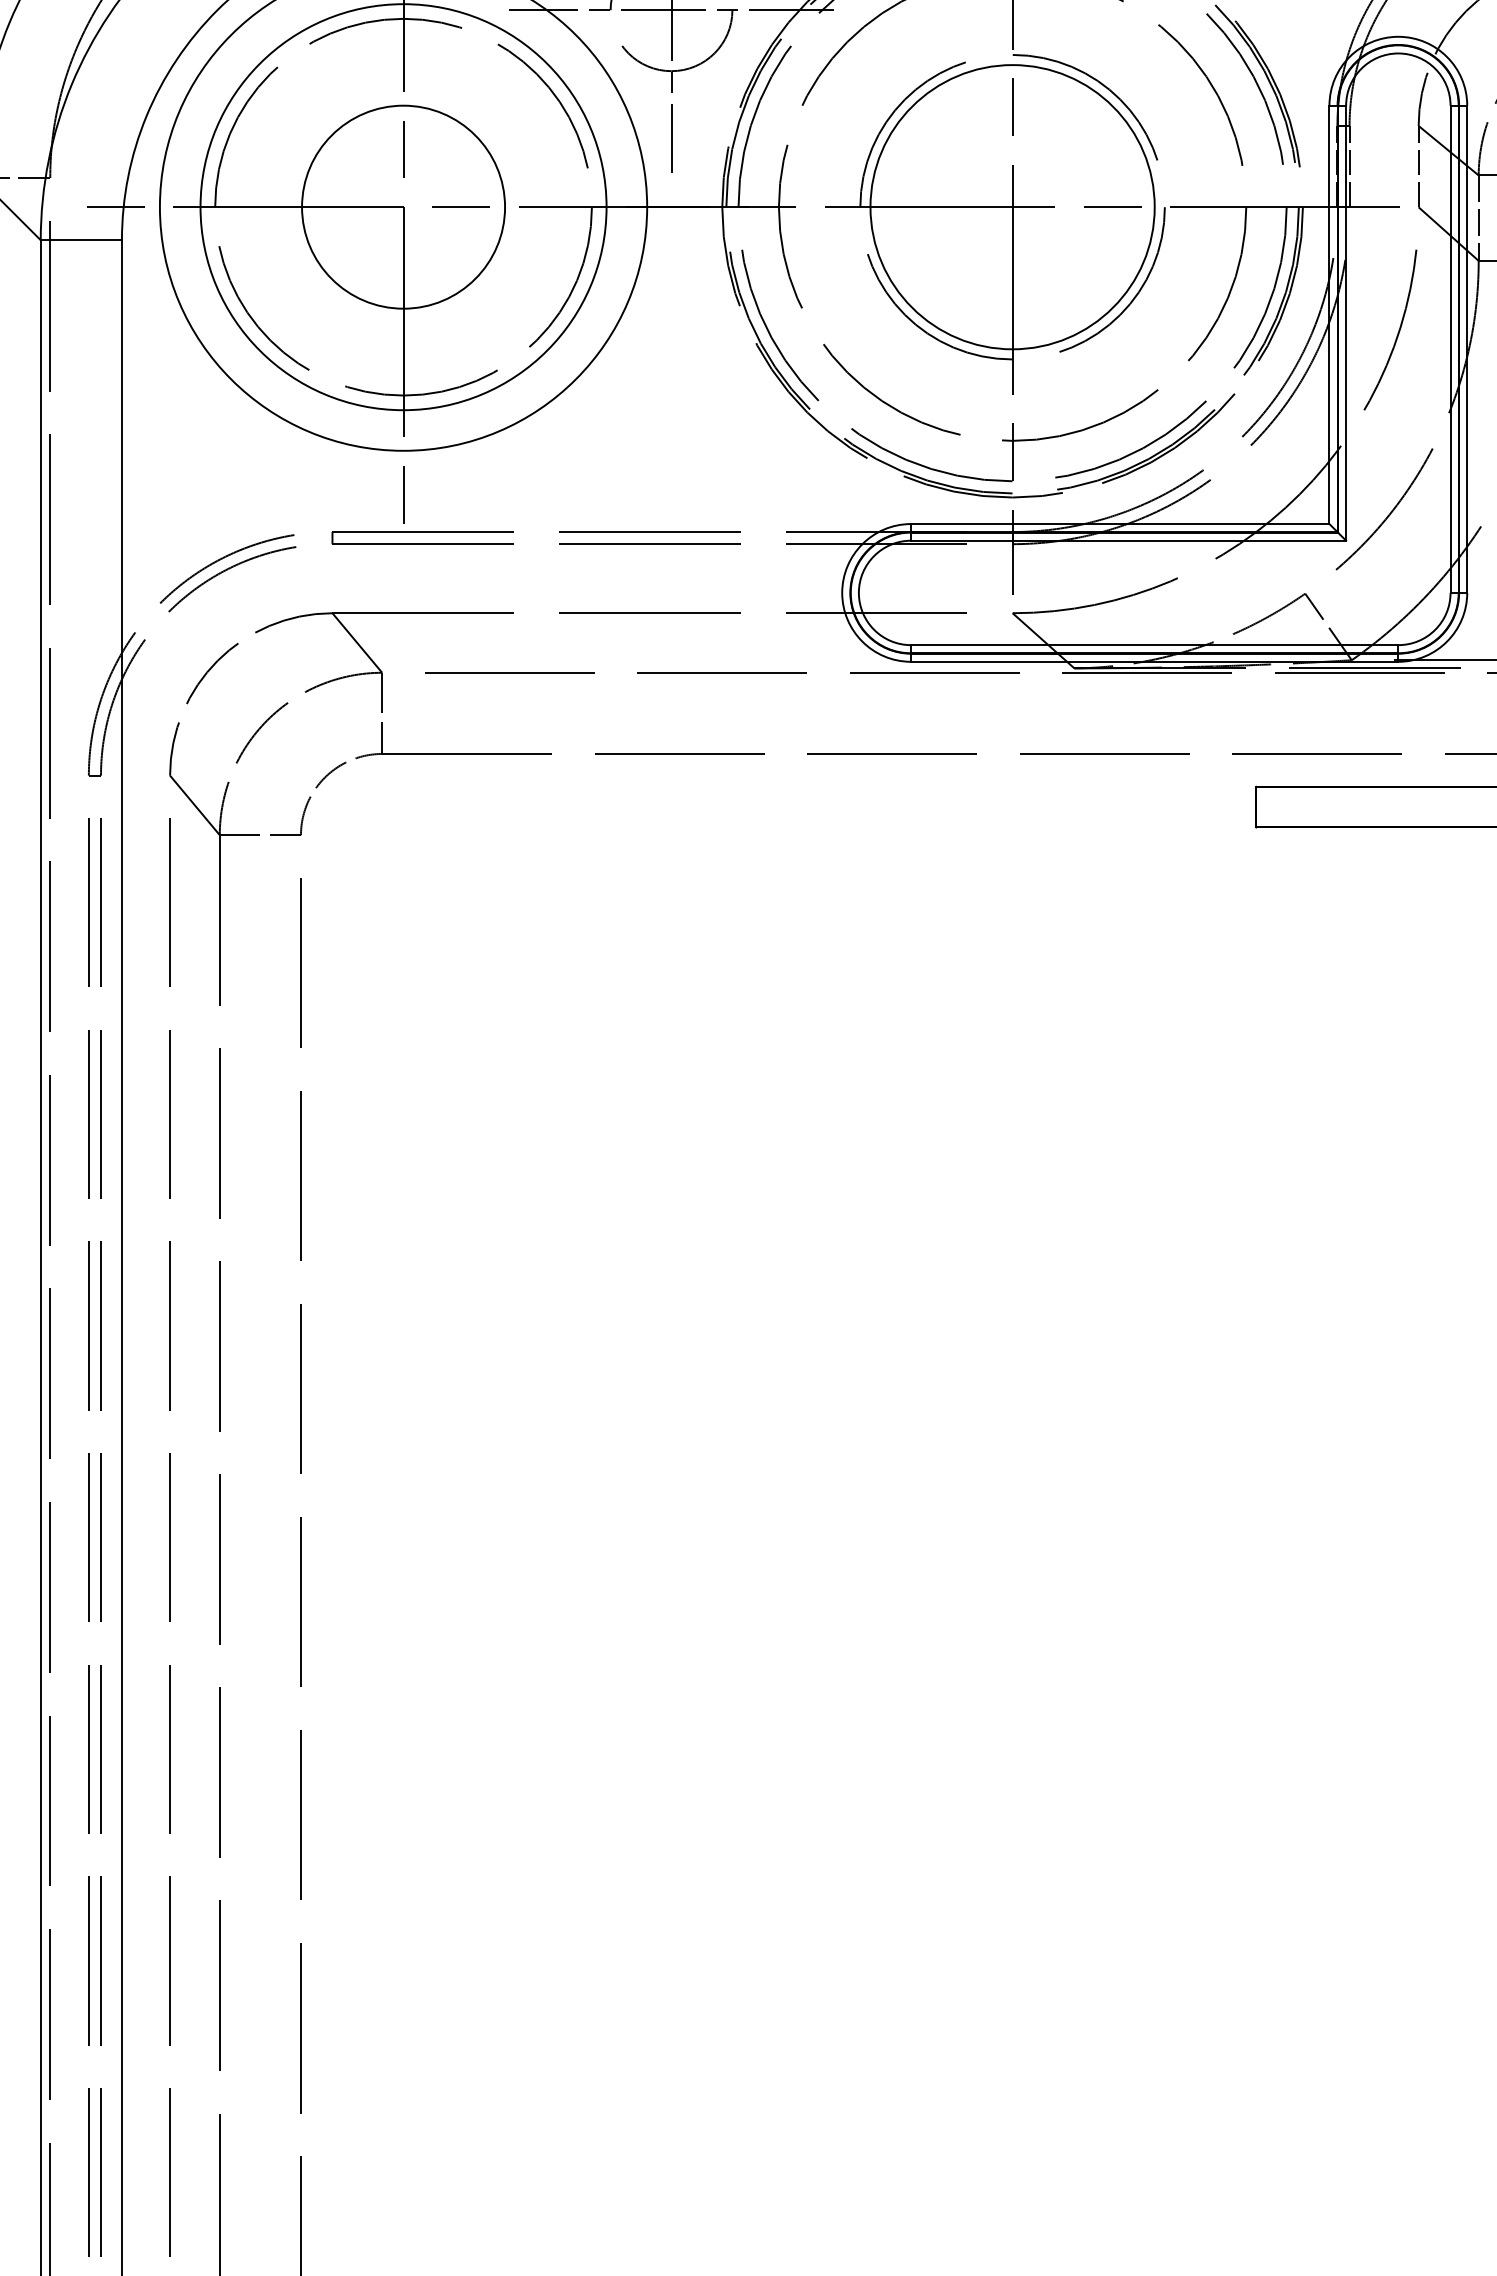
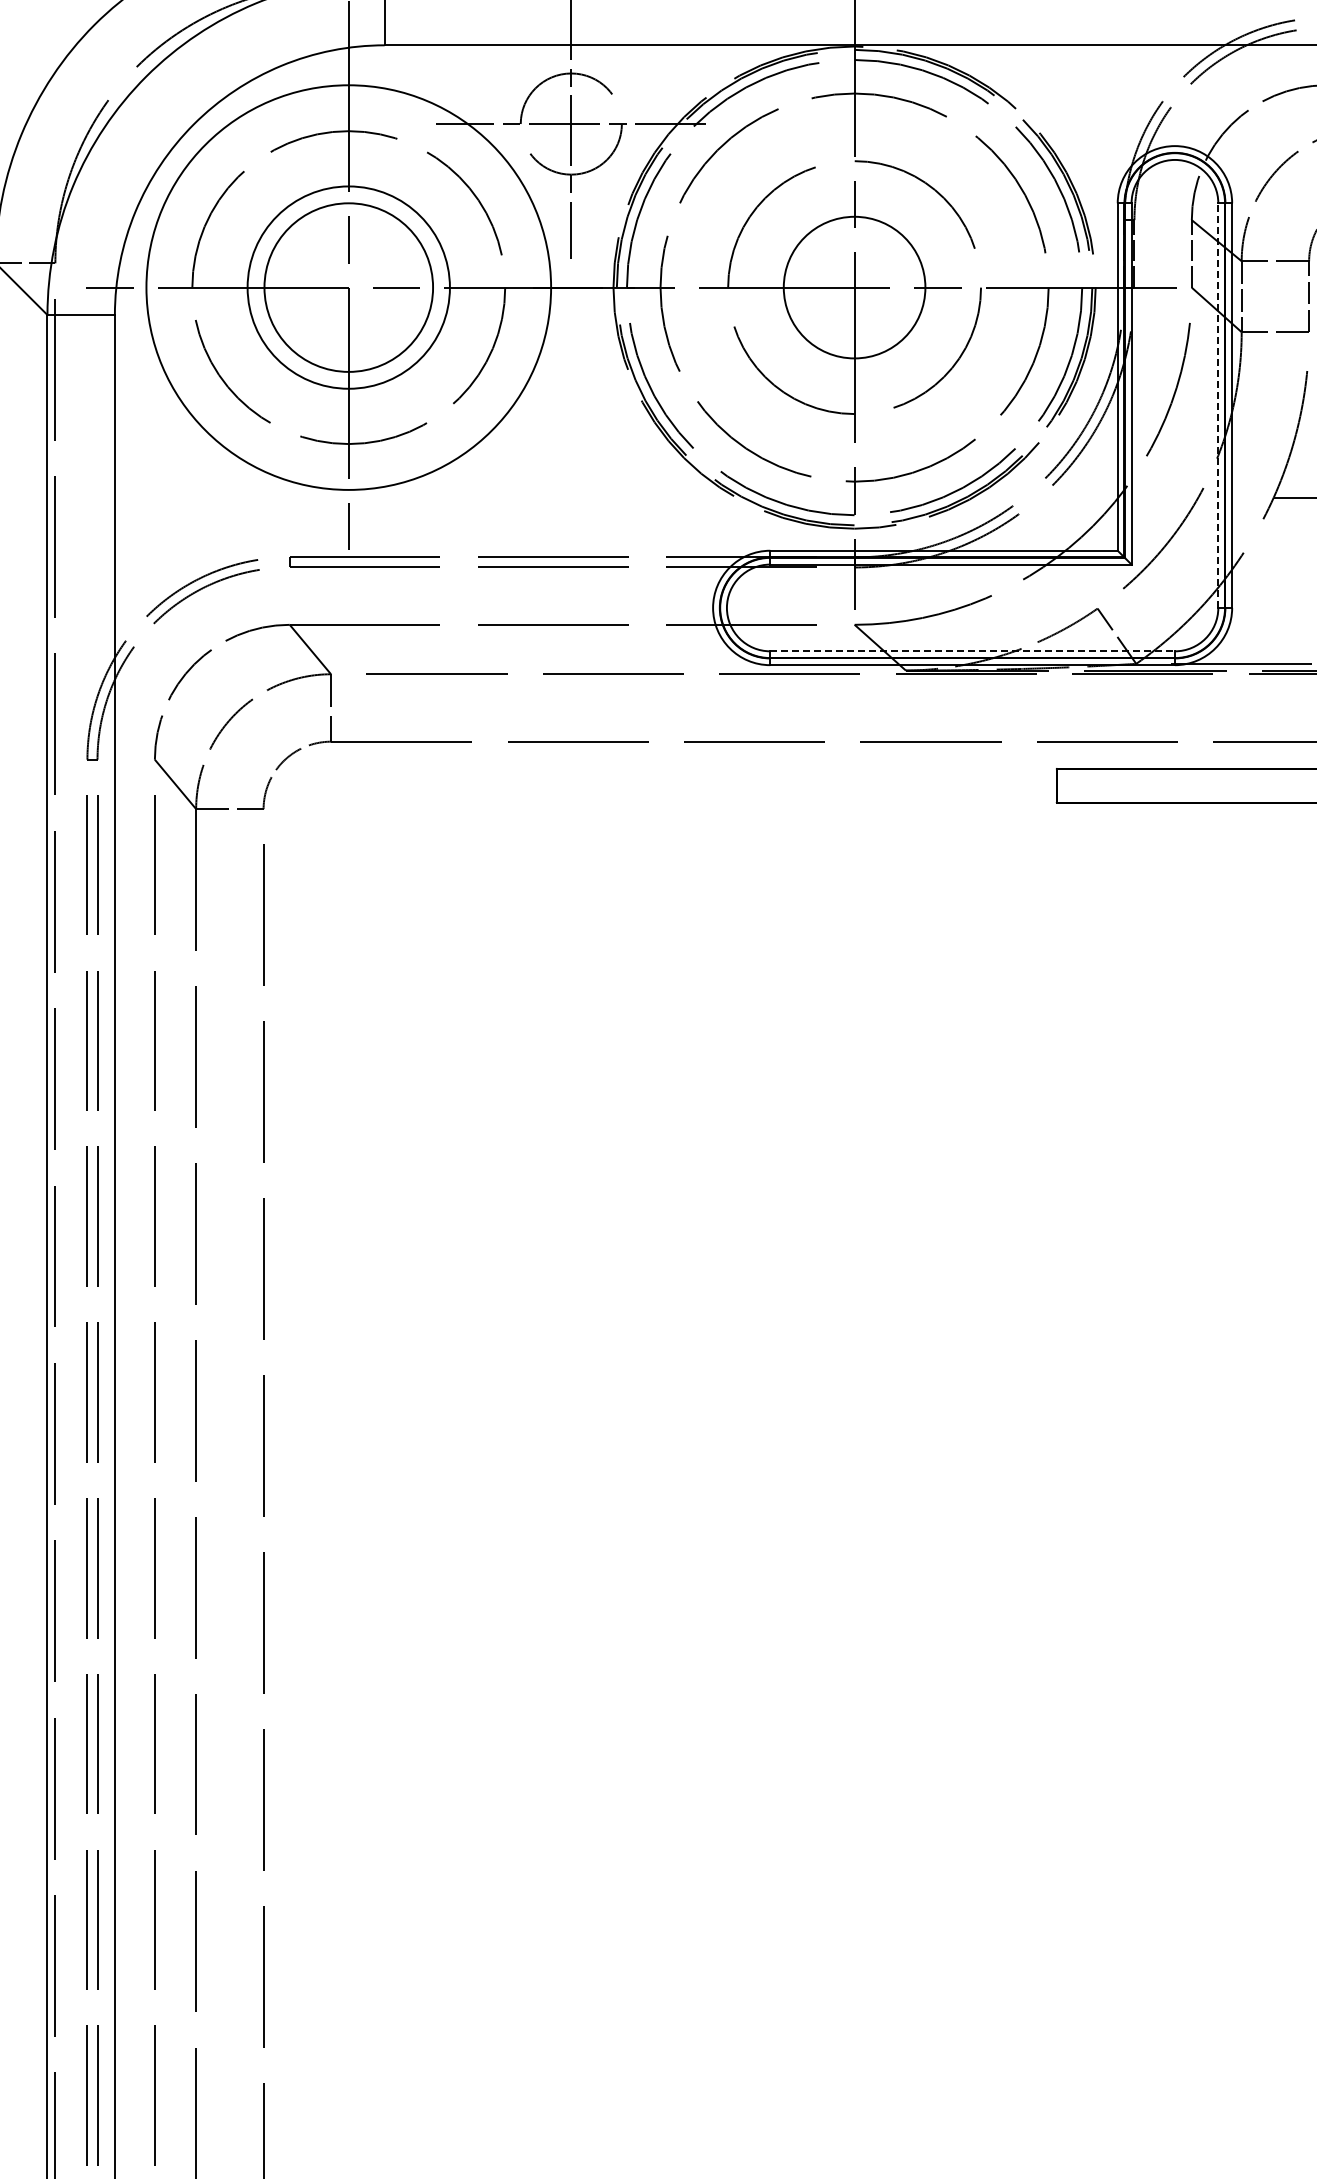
circle: (403, 207) -> (348, 287), size x0.6
circle: (1012, 207) -> (854, 287), size x0.6
line: (1450, 349) -> (1218, 405), solid -> dashed
line: (1155, 645) -> (973, 651), solid -> dashed

